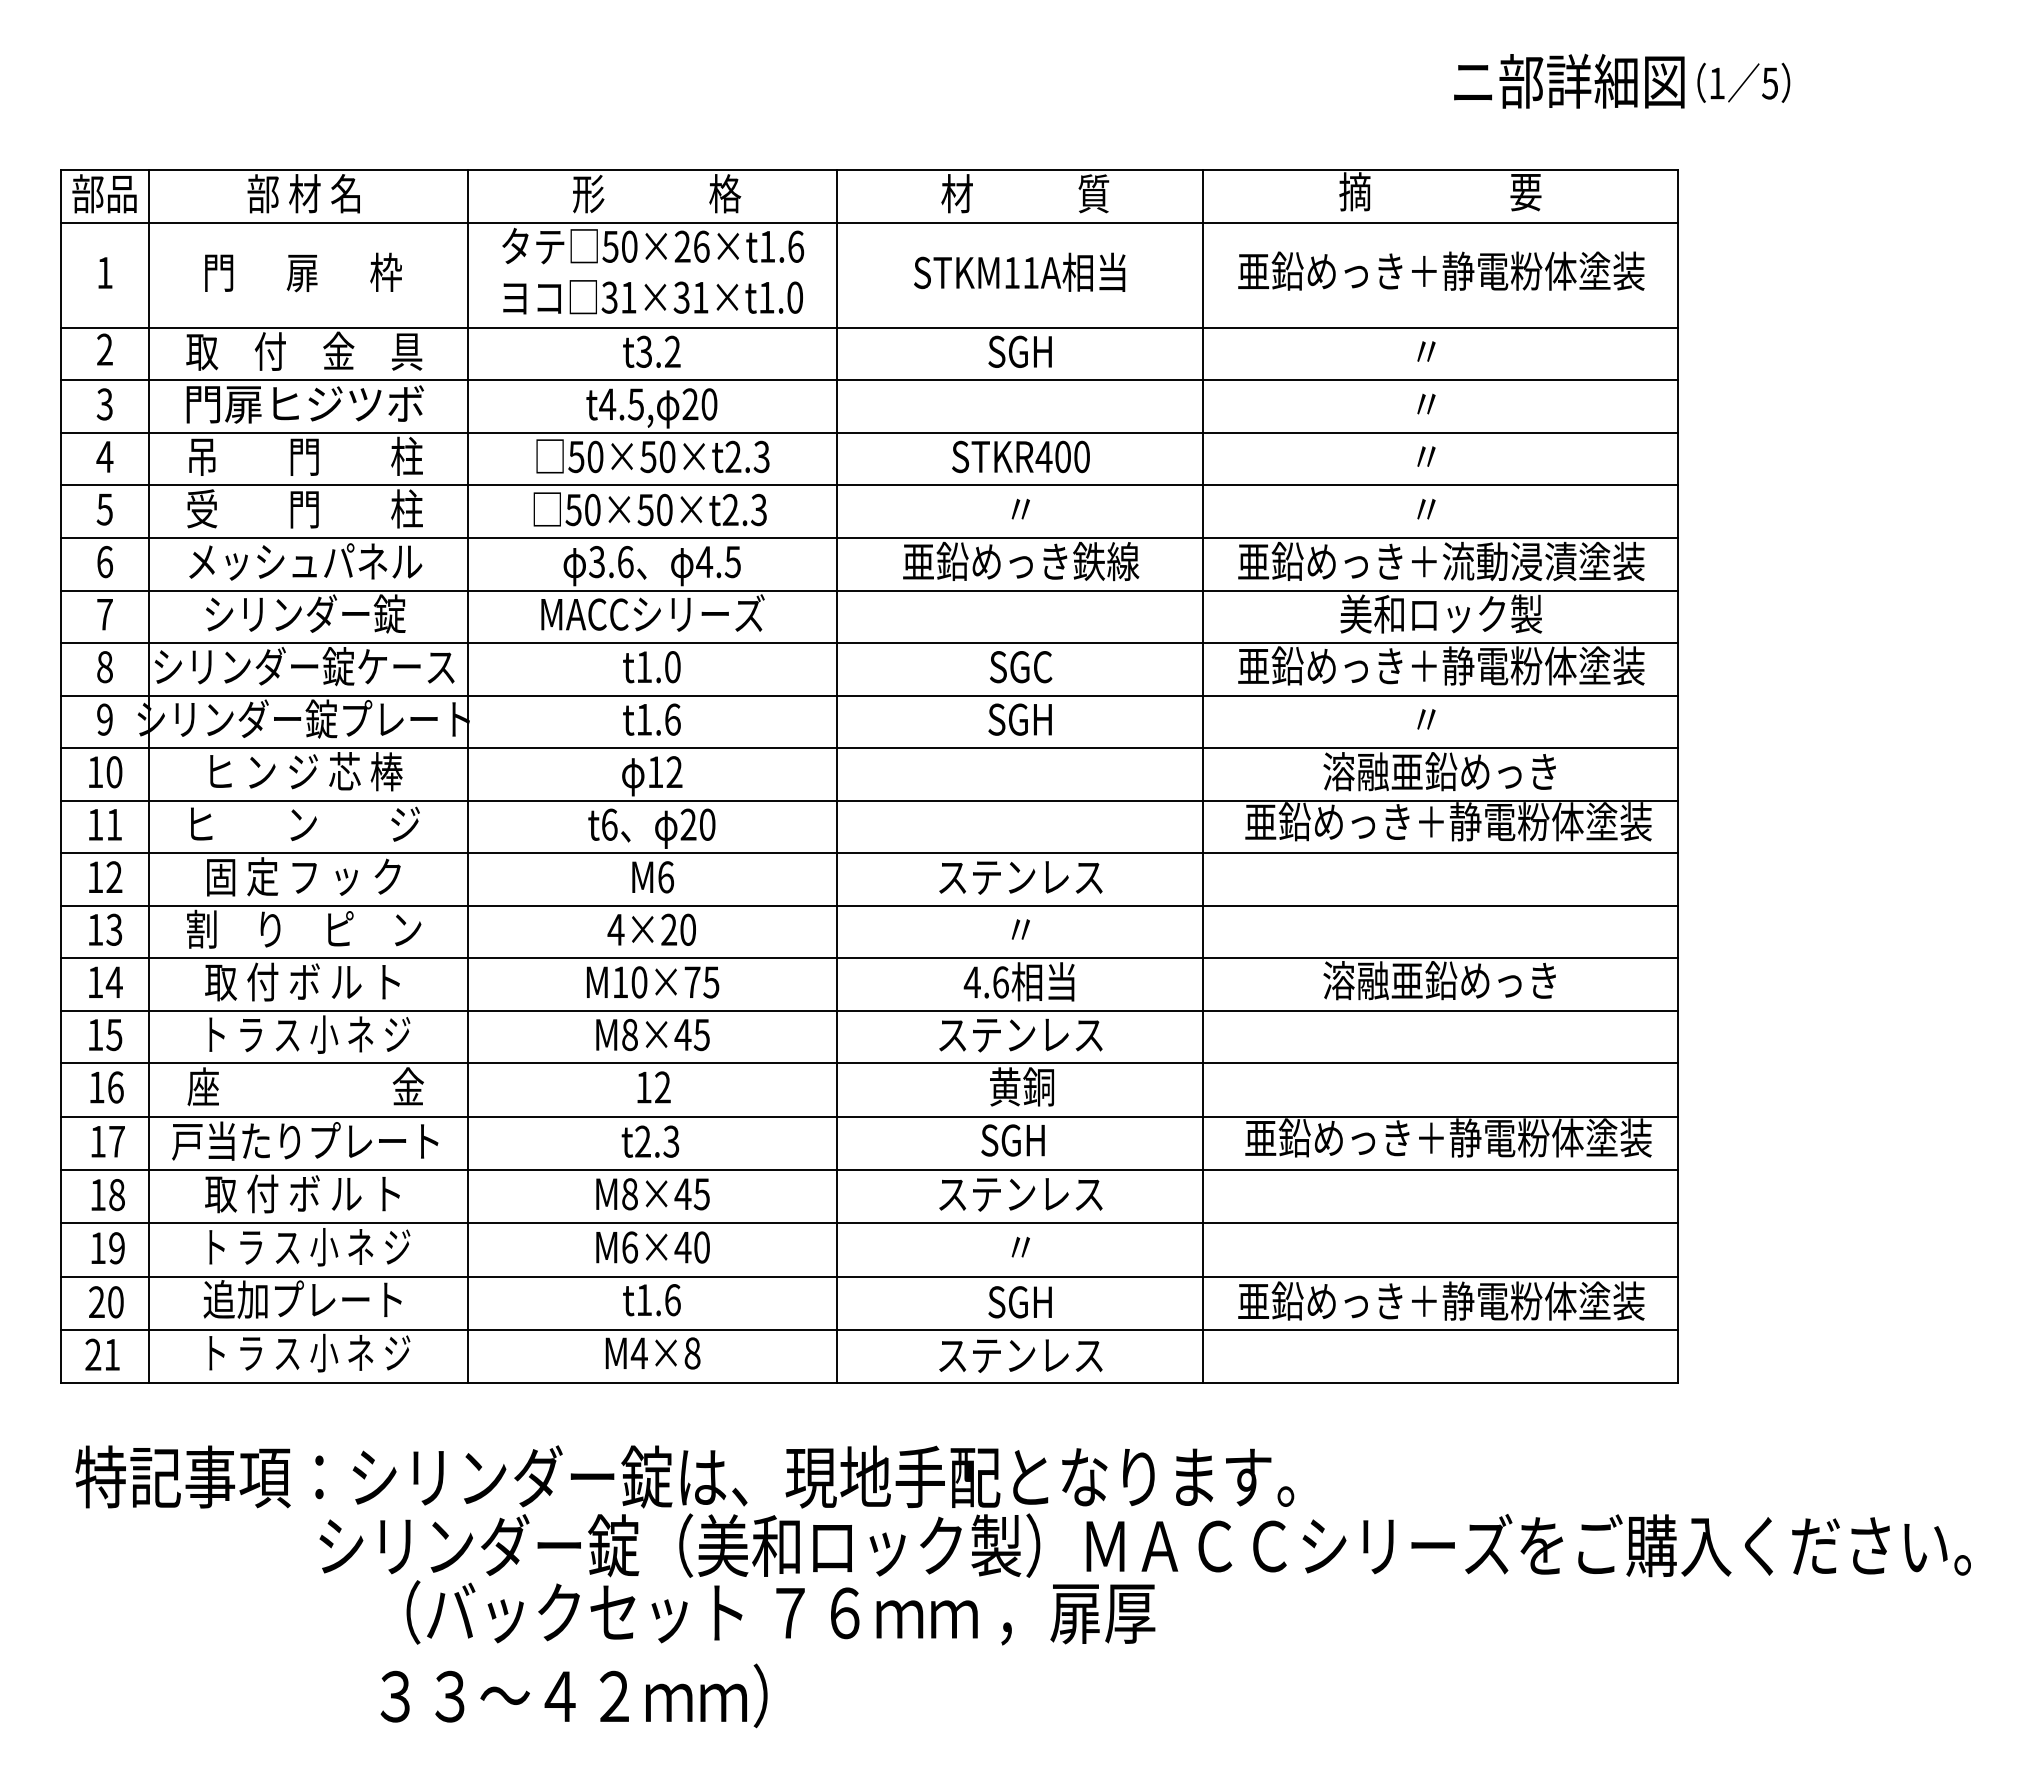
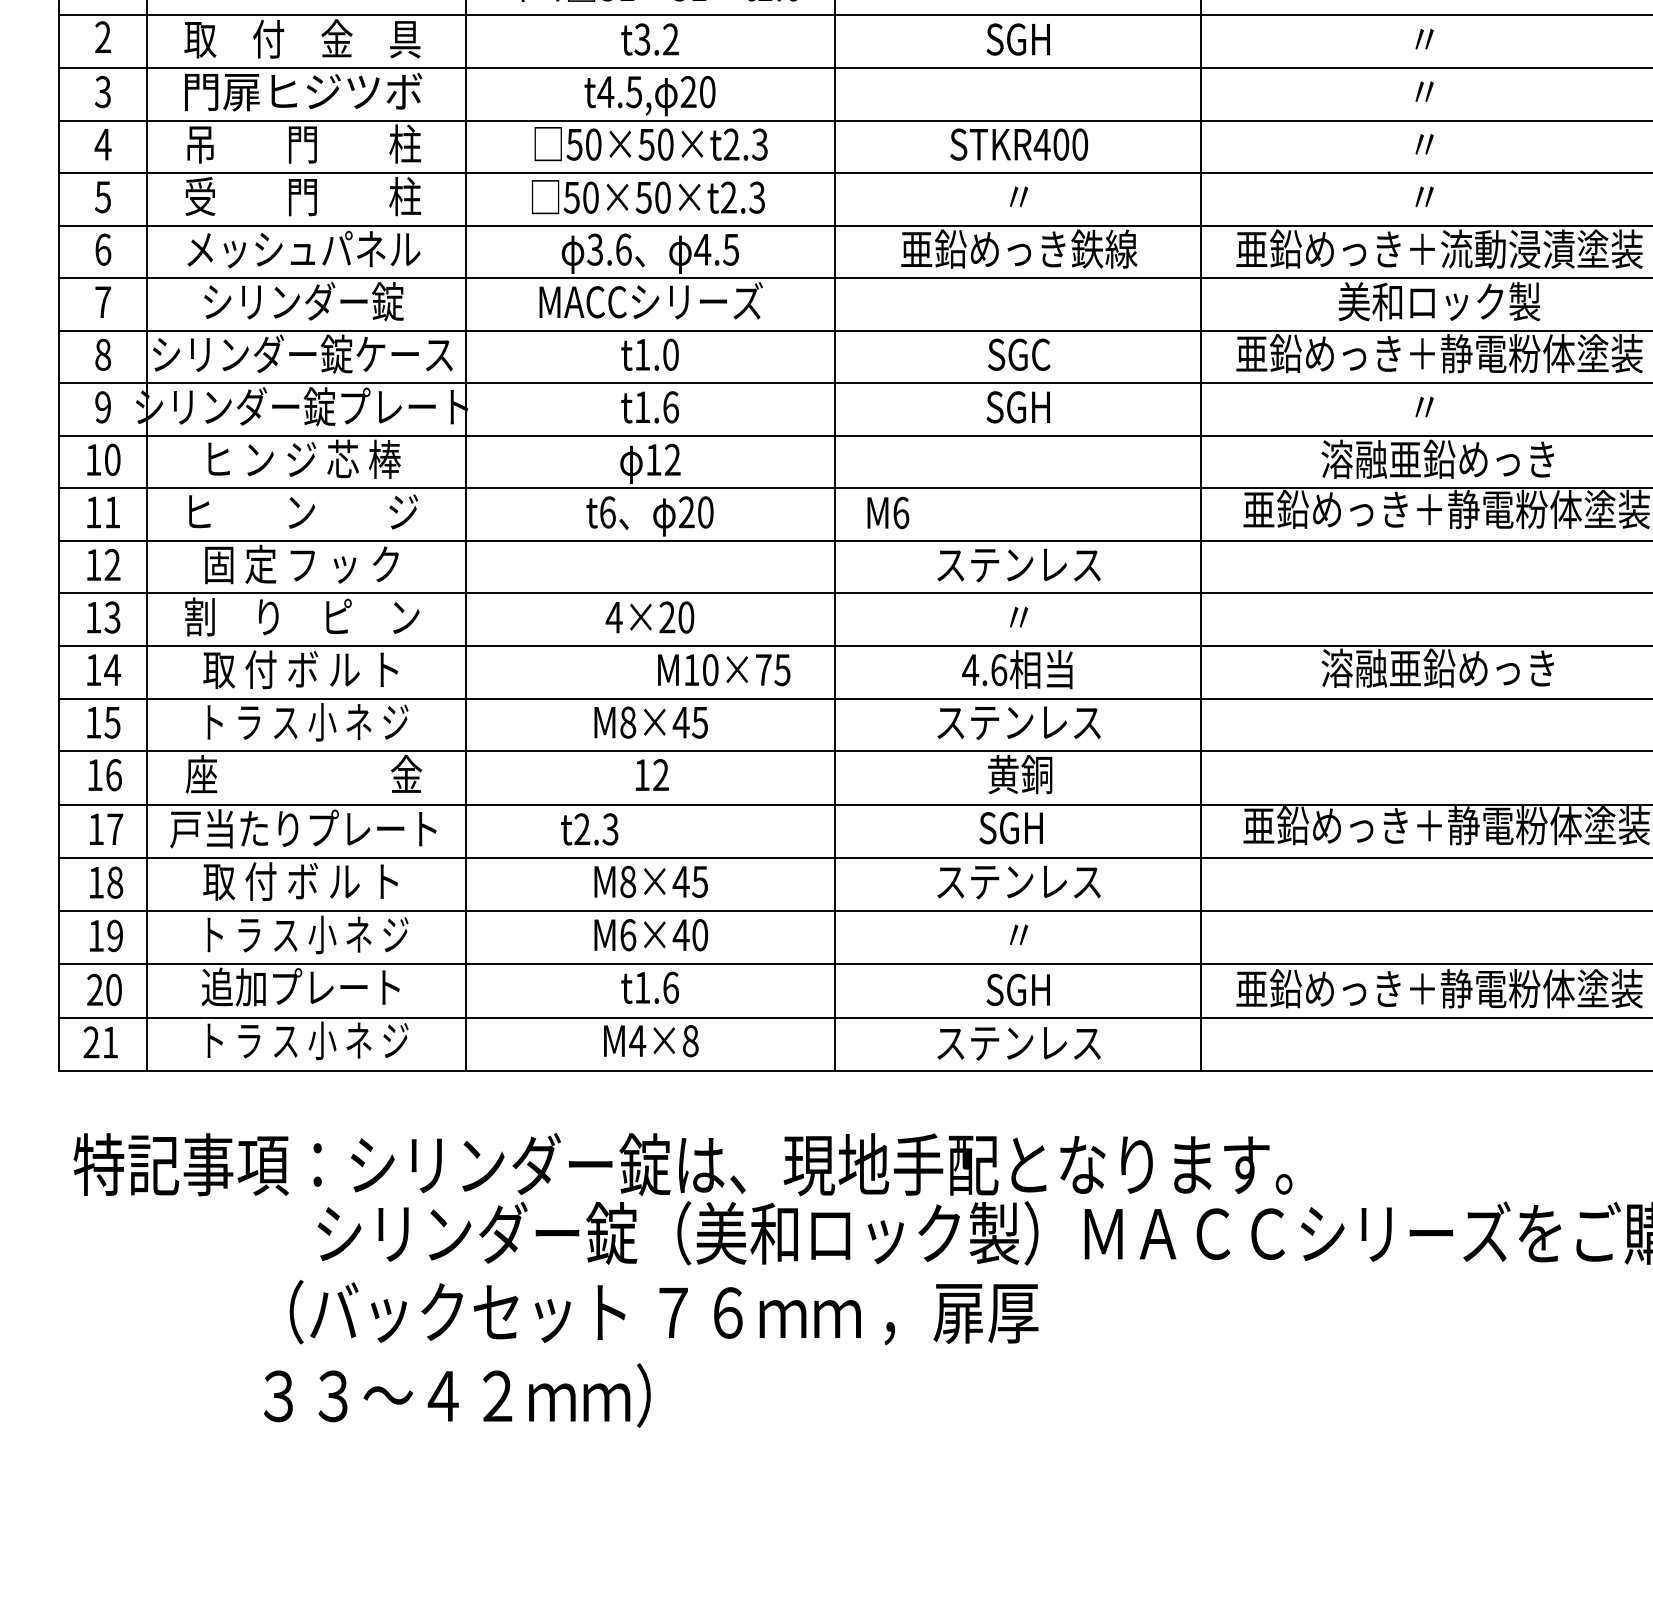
text: (652, 877) -> (887, 513), moved
text: (653, 982) -> (724, 670), moved
text: (650, 1141) -> (589, 829), moved
text: (767, 1654) -> (650, 1354), moved

